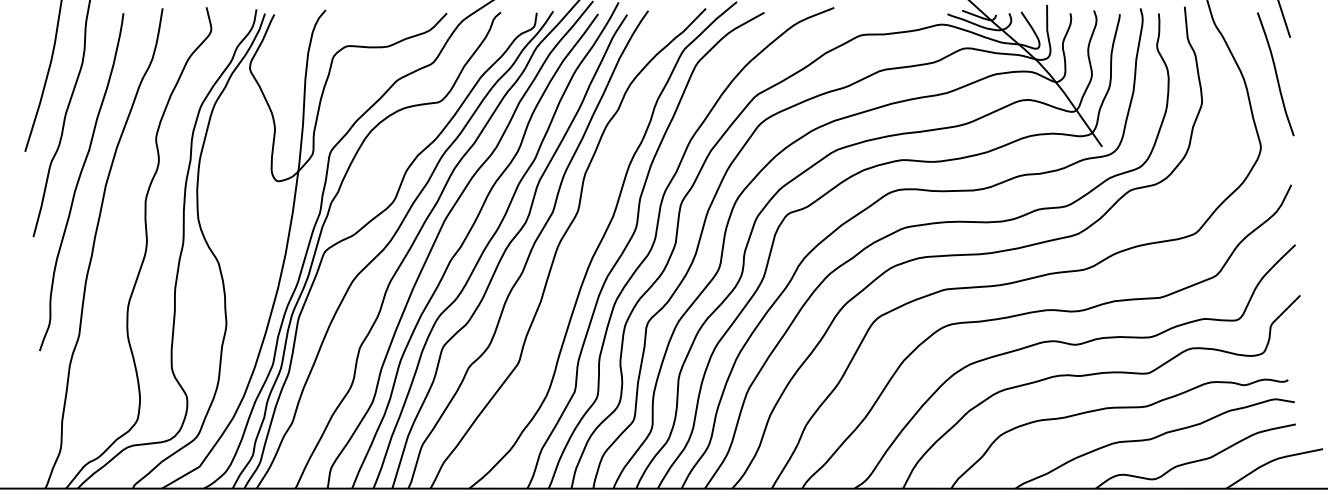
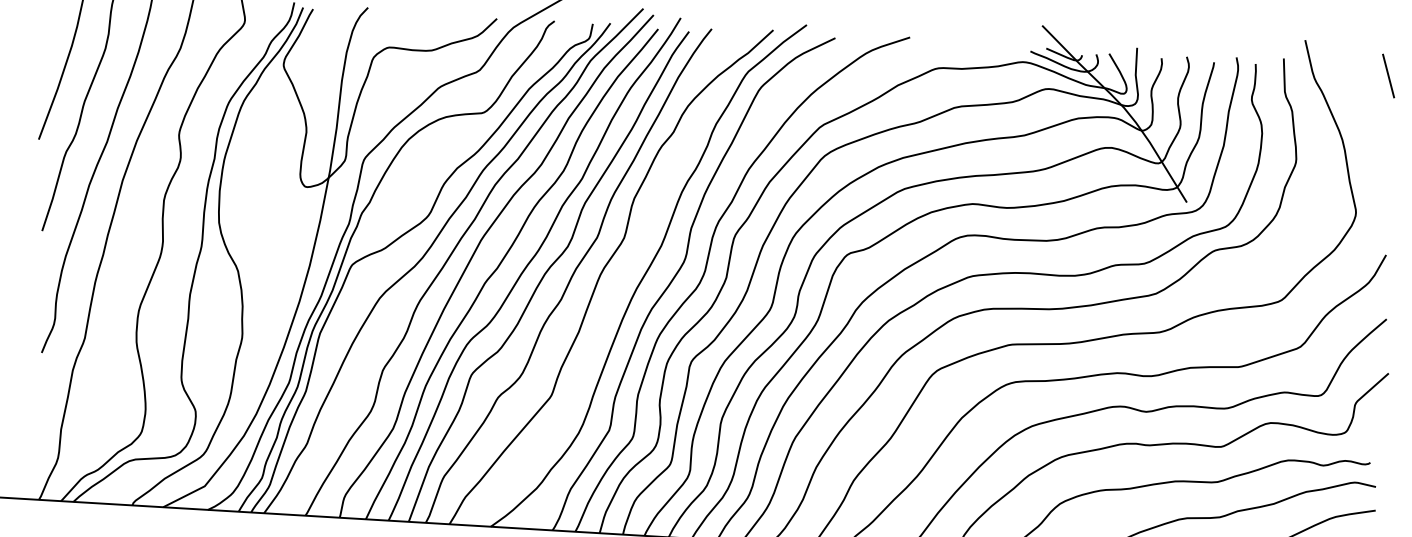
curve: (1275, 74) -> (1376, 136), removed

